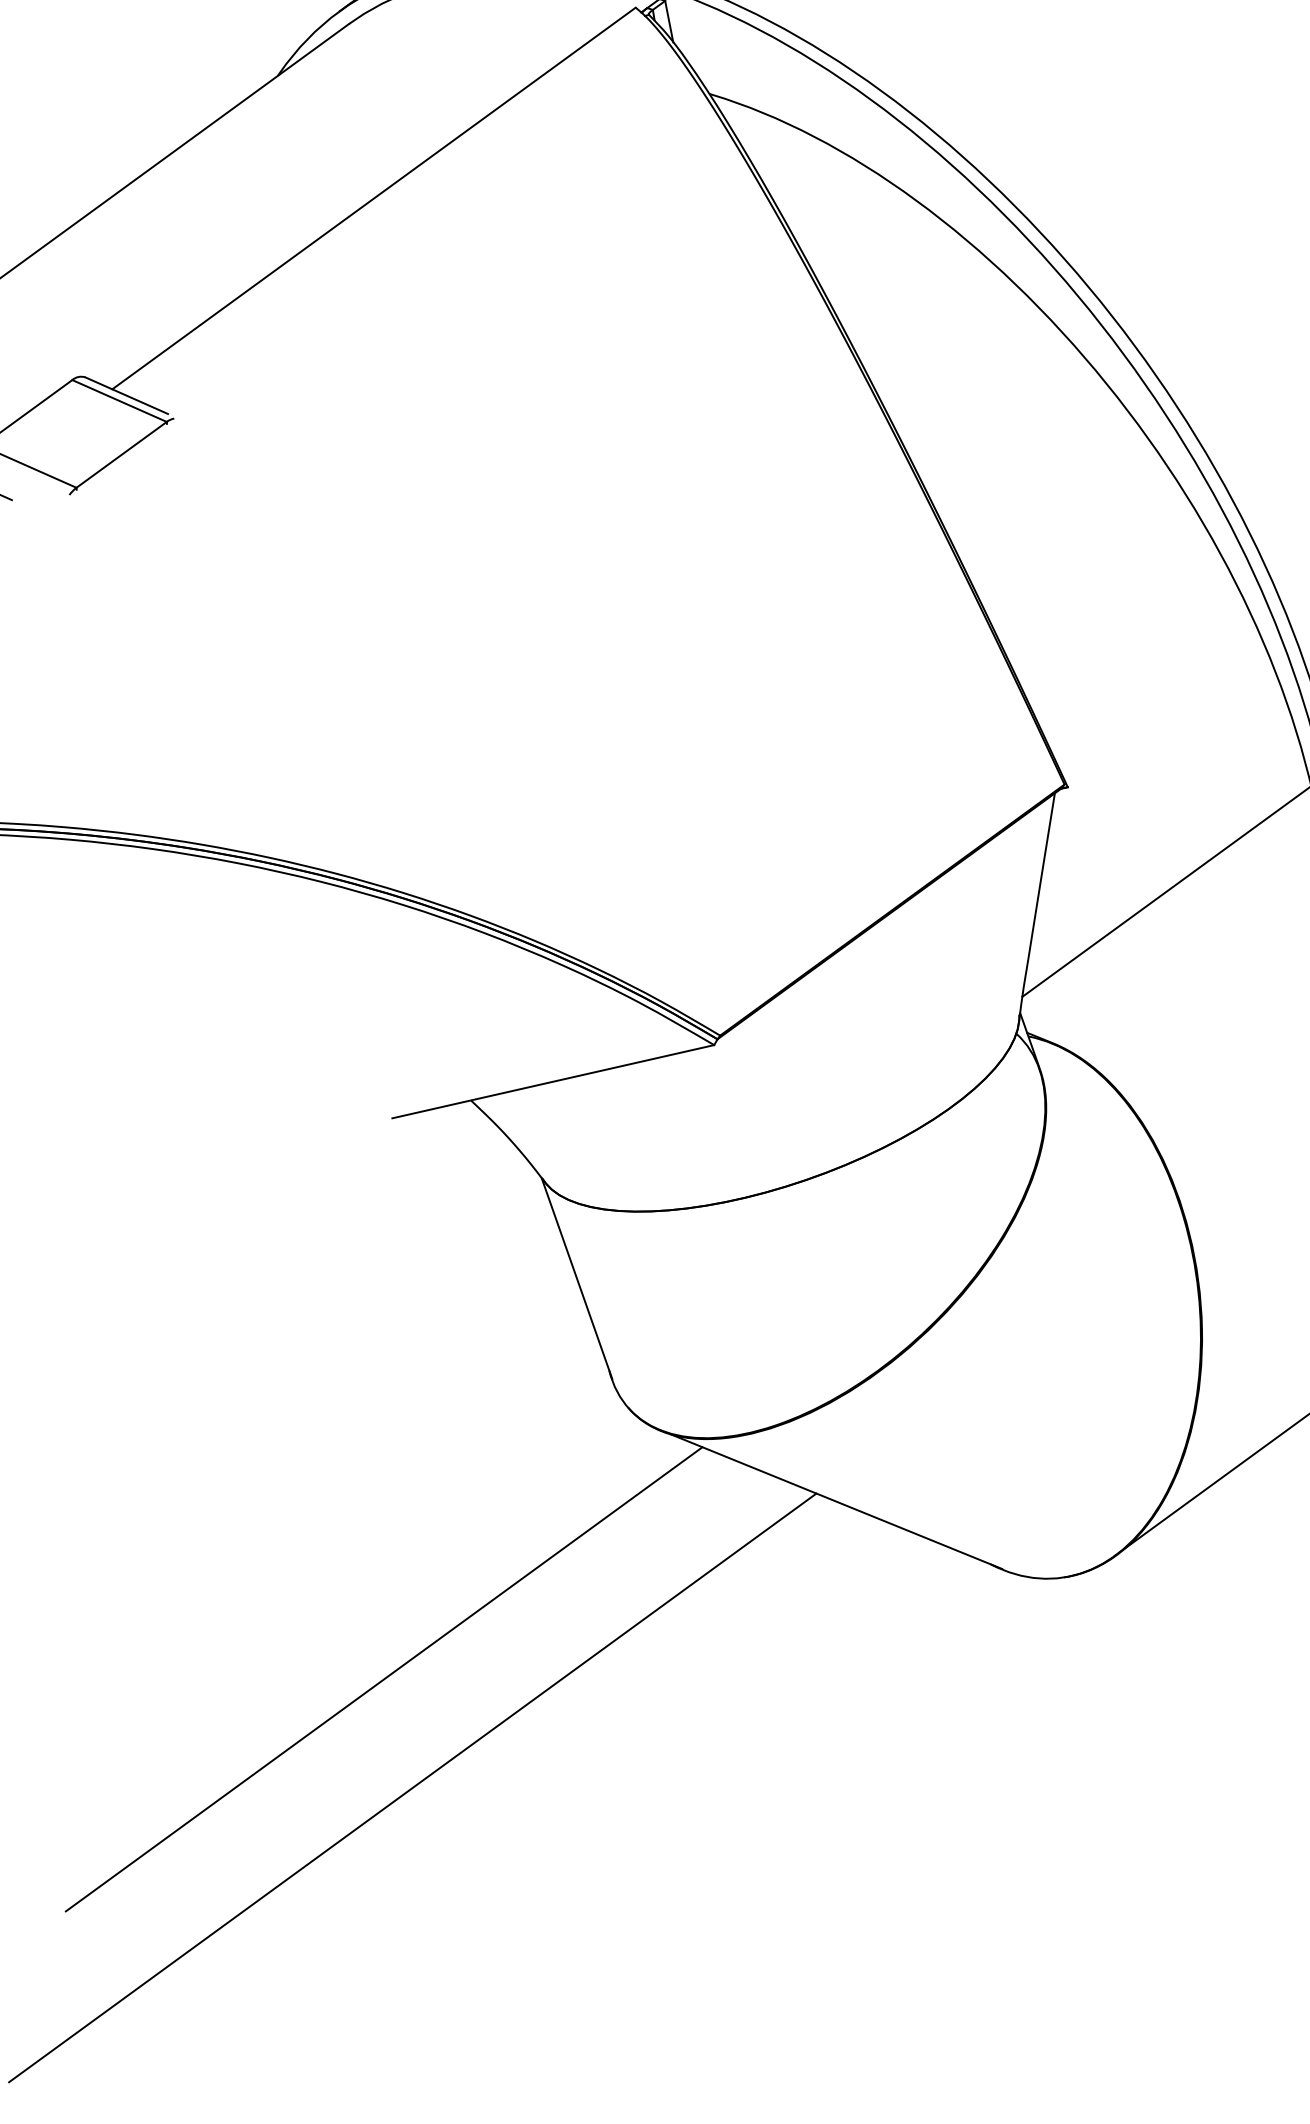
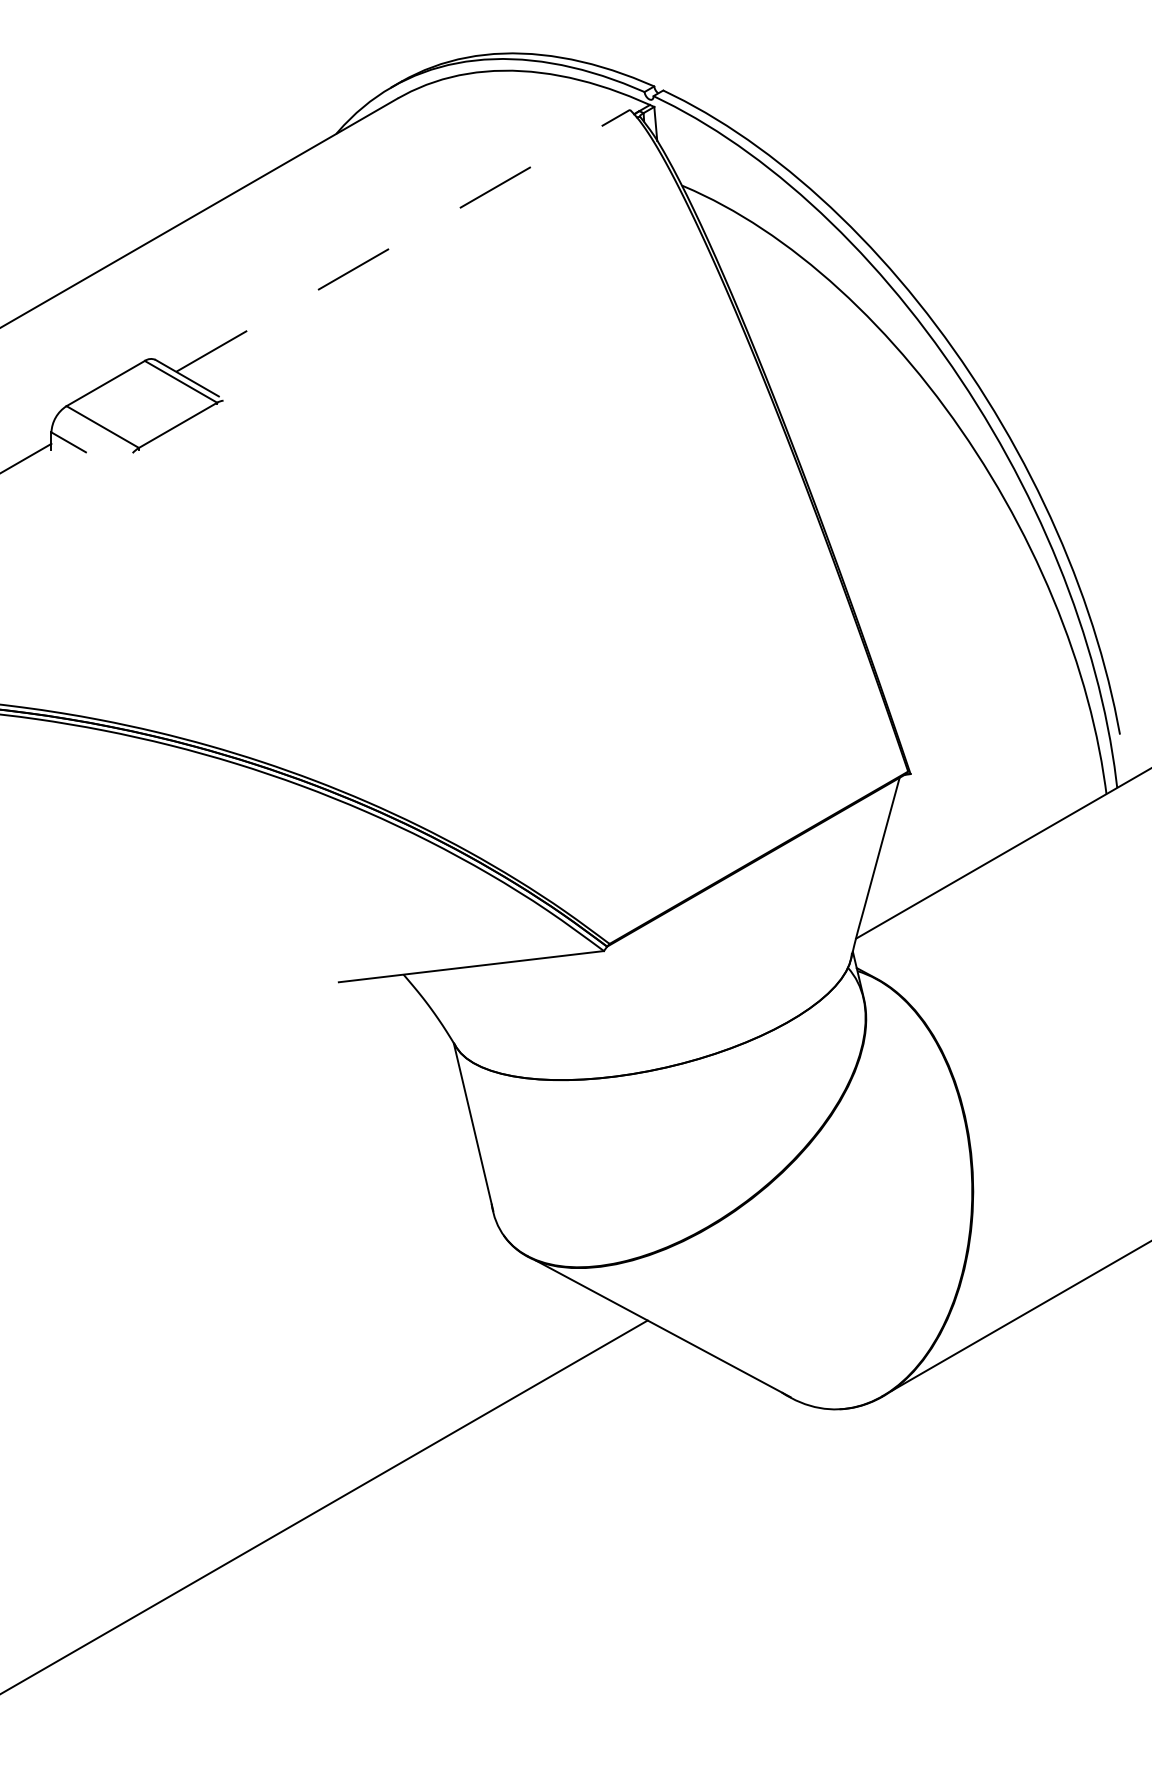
line: (374, 198) -> (403, 240), solid -> dashed
line: (383, 1679) -> (283, 1432), removed

